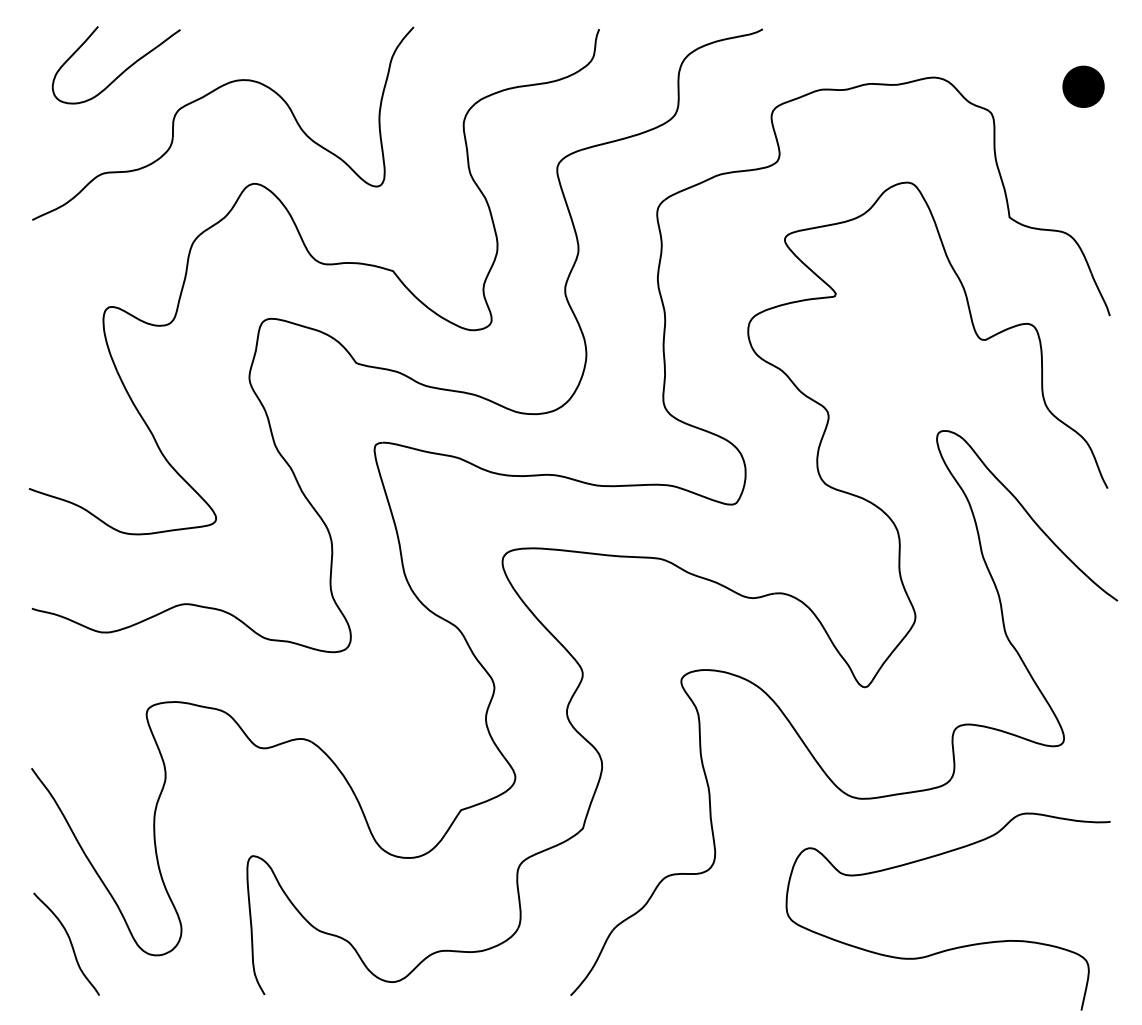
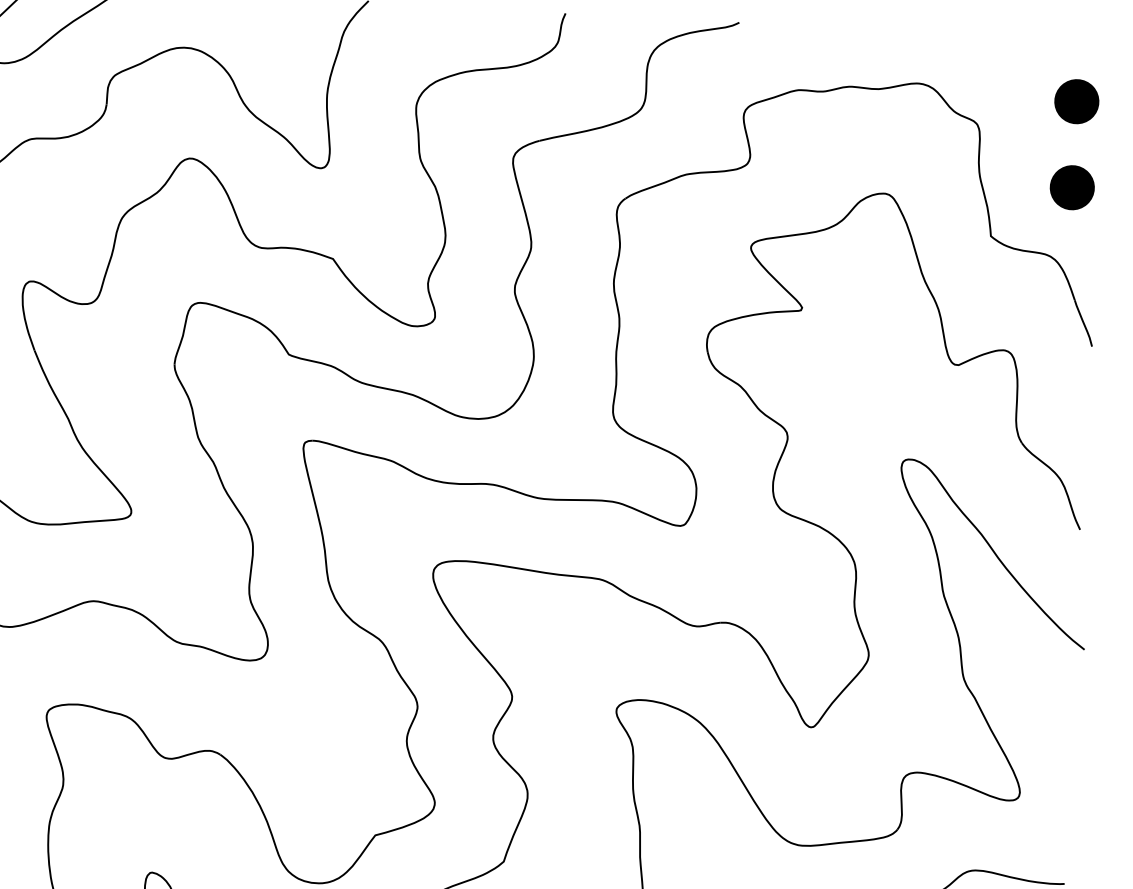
part: (1083, 167) -> (1072, 187), added

